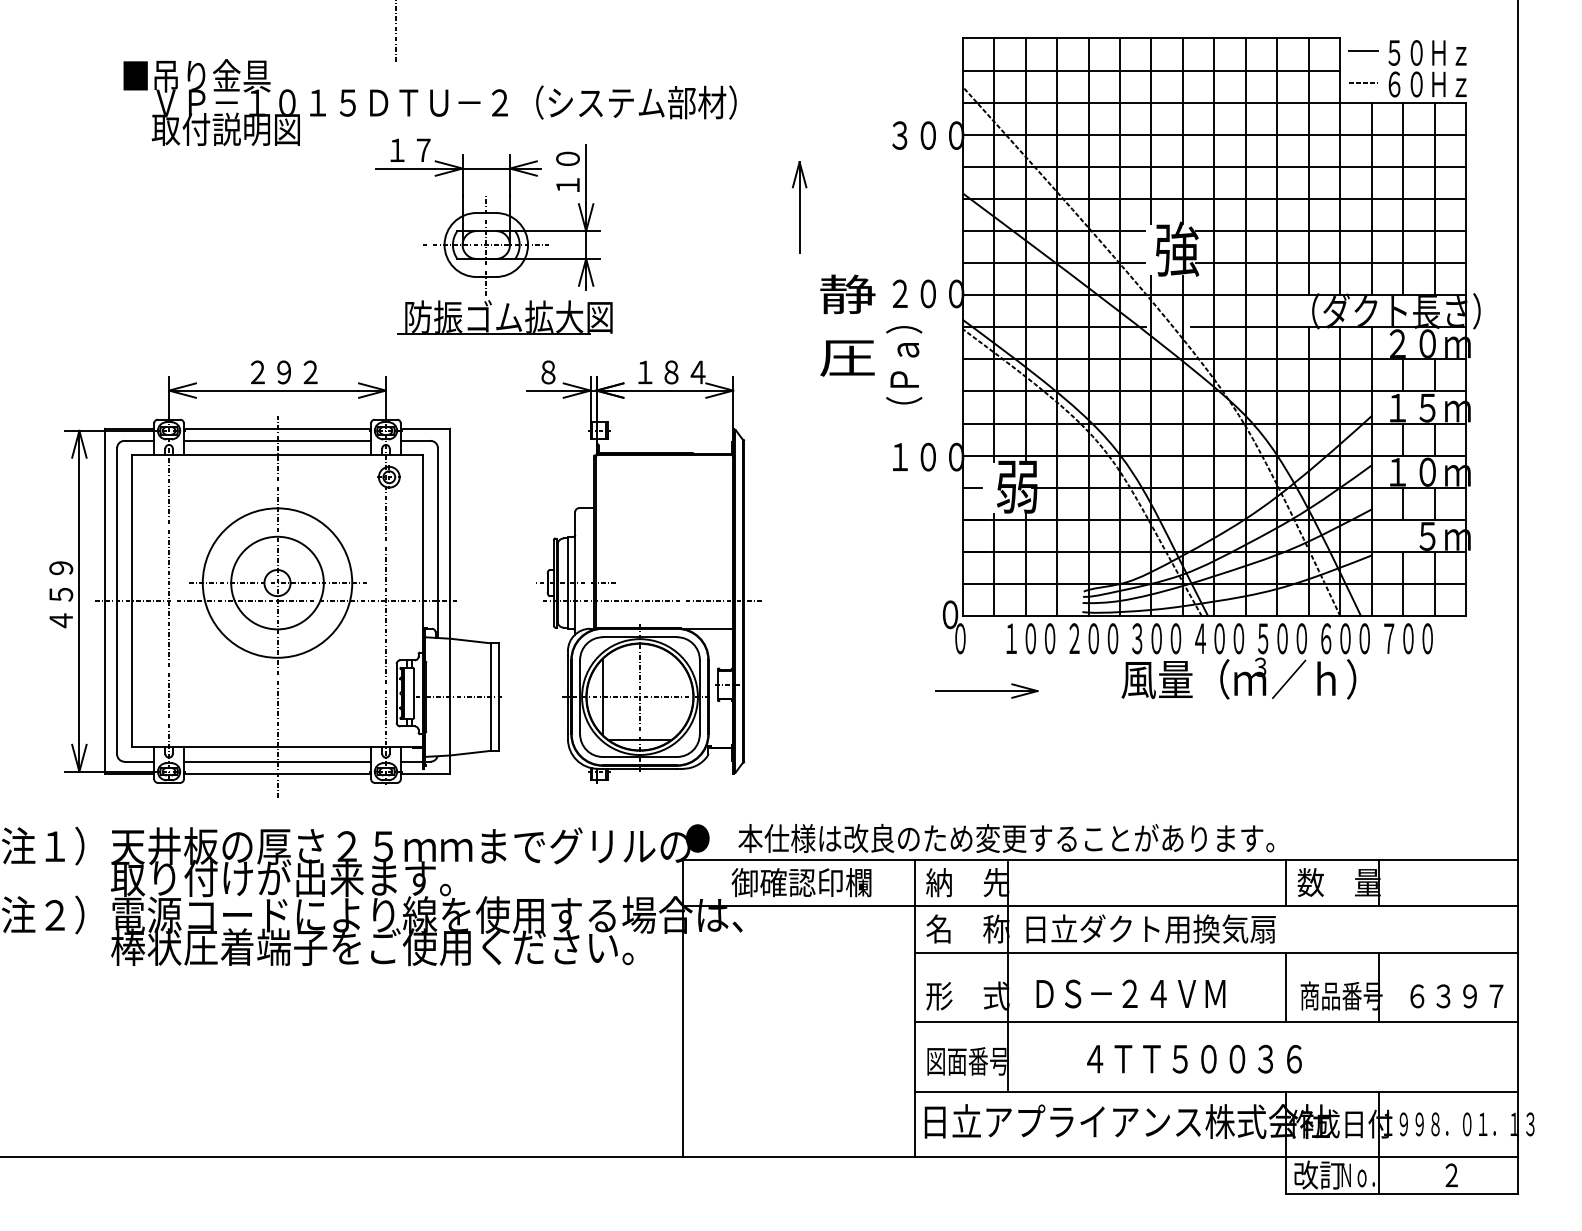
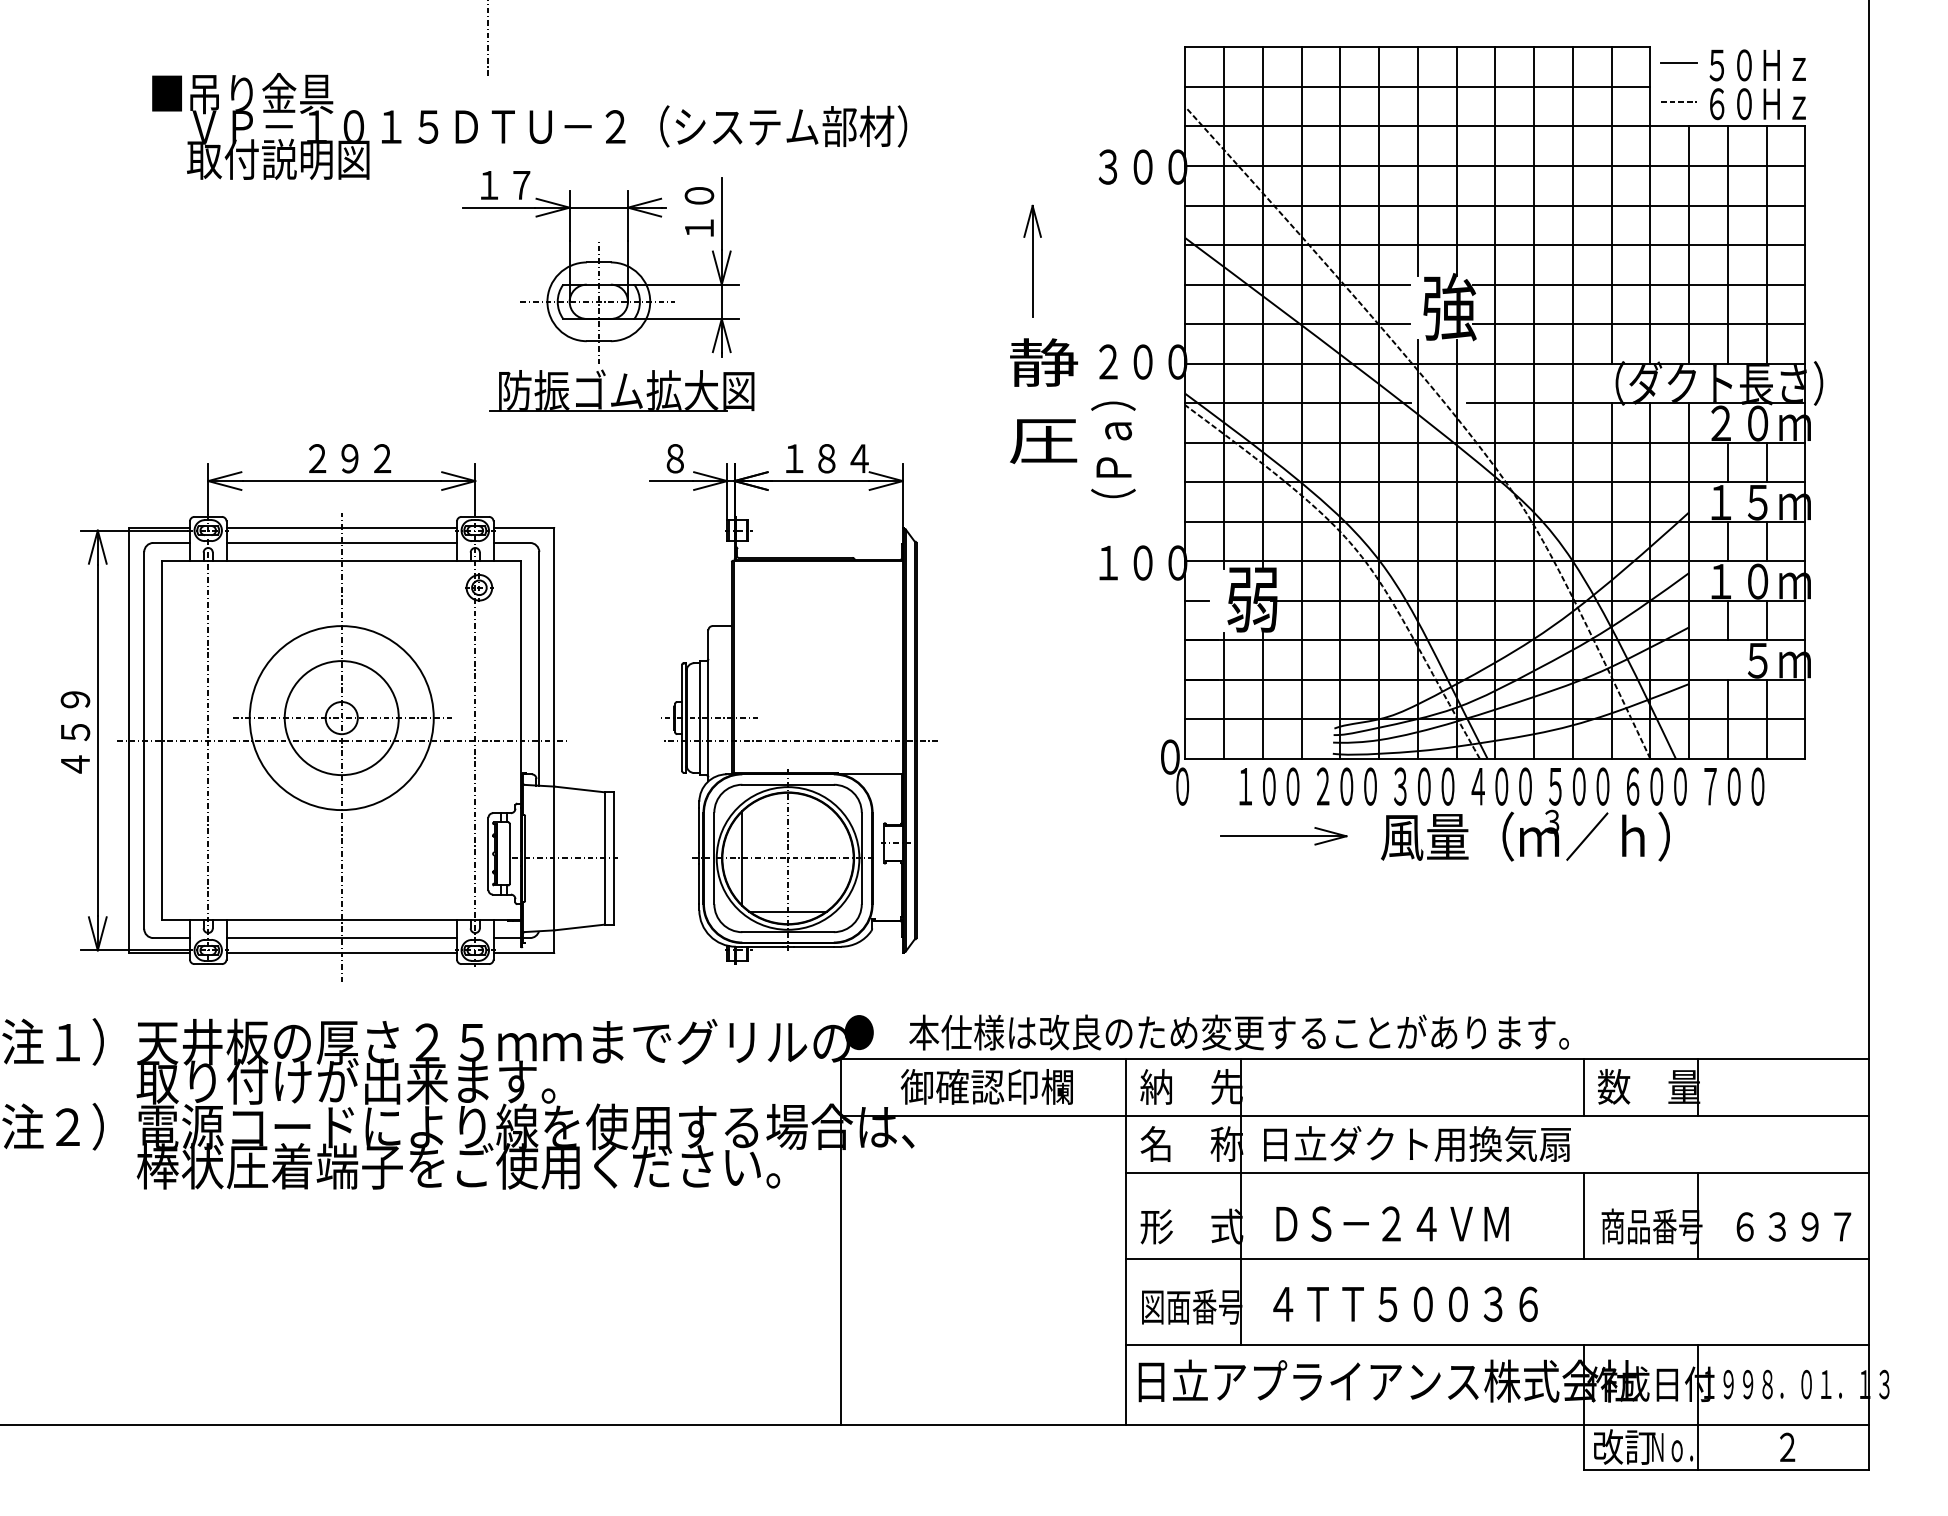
part: (799, 207) -> (1032, 261), moved
part: (986, 690) -> (1283, 835), moved
text: (1194, 1058) -> (1405, 1303), moved

